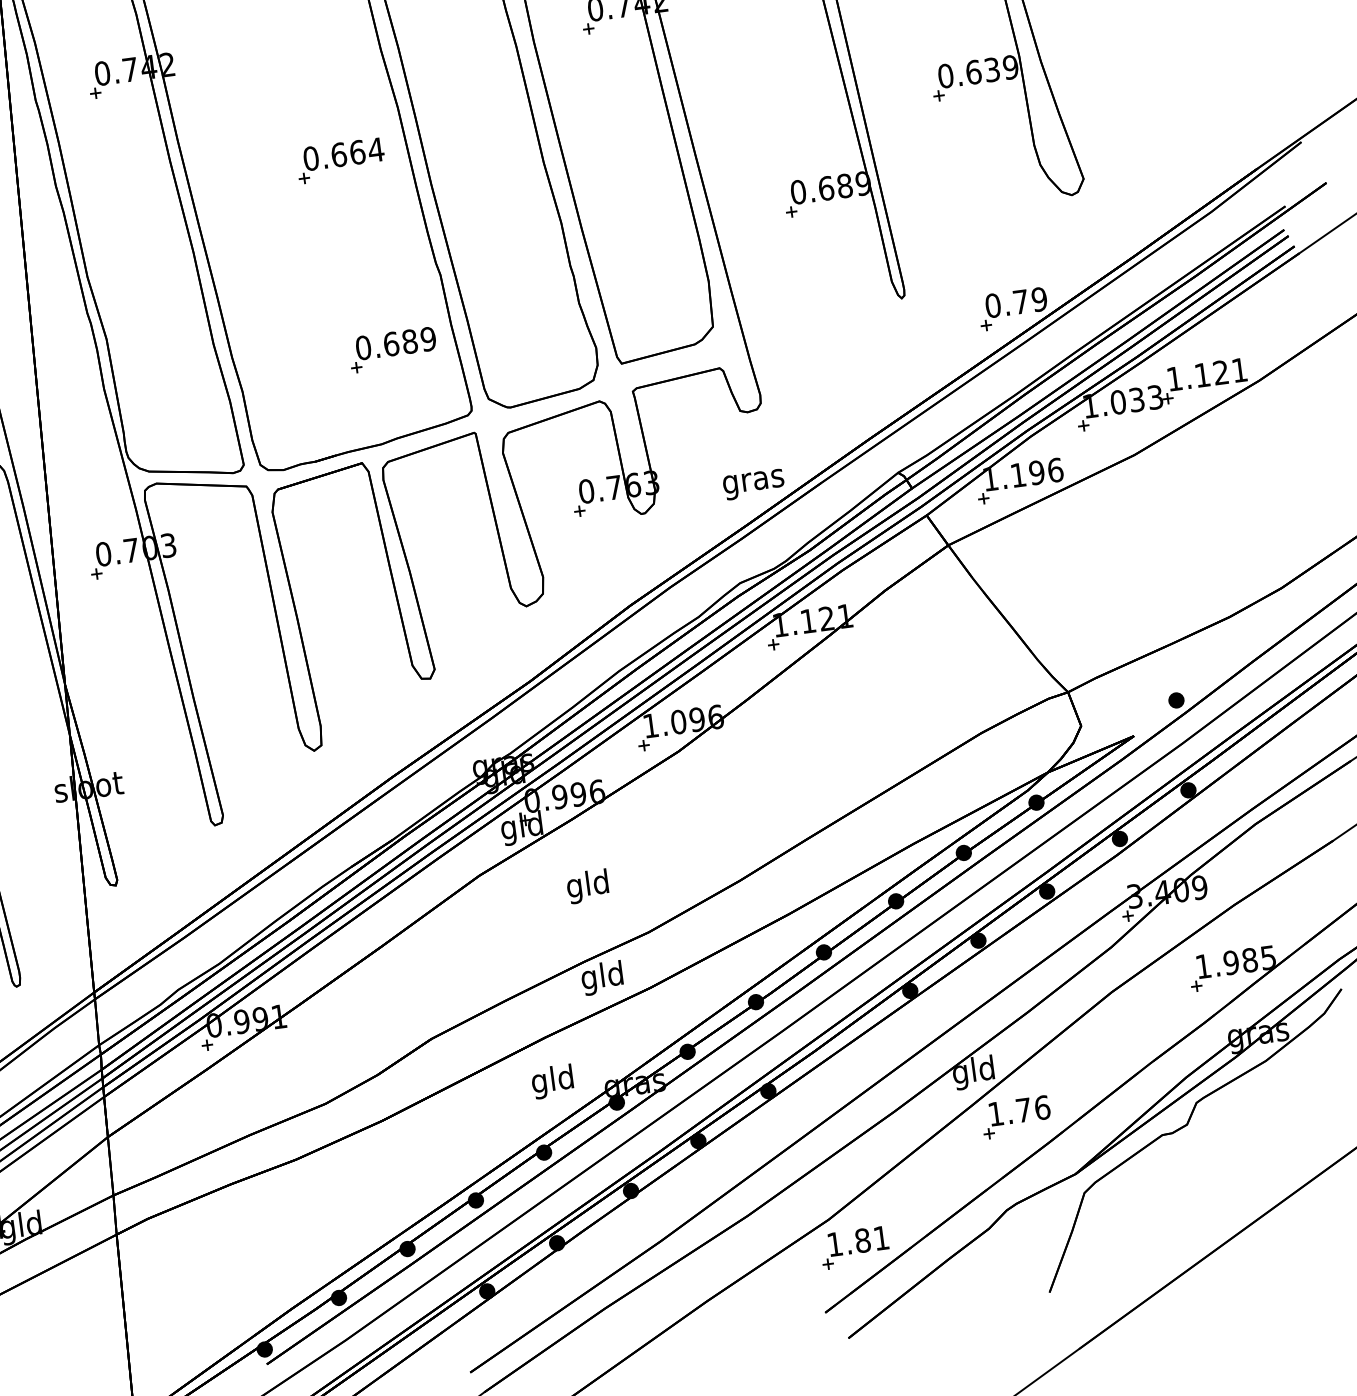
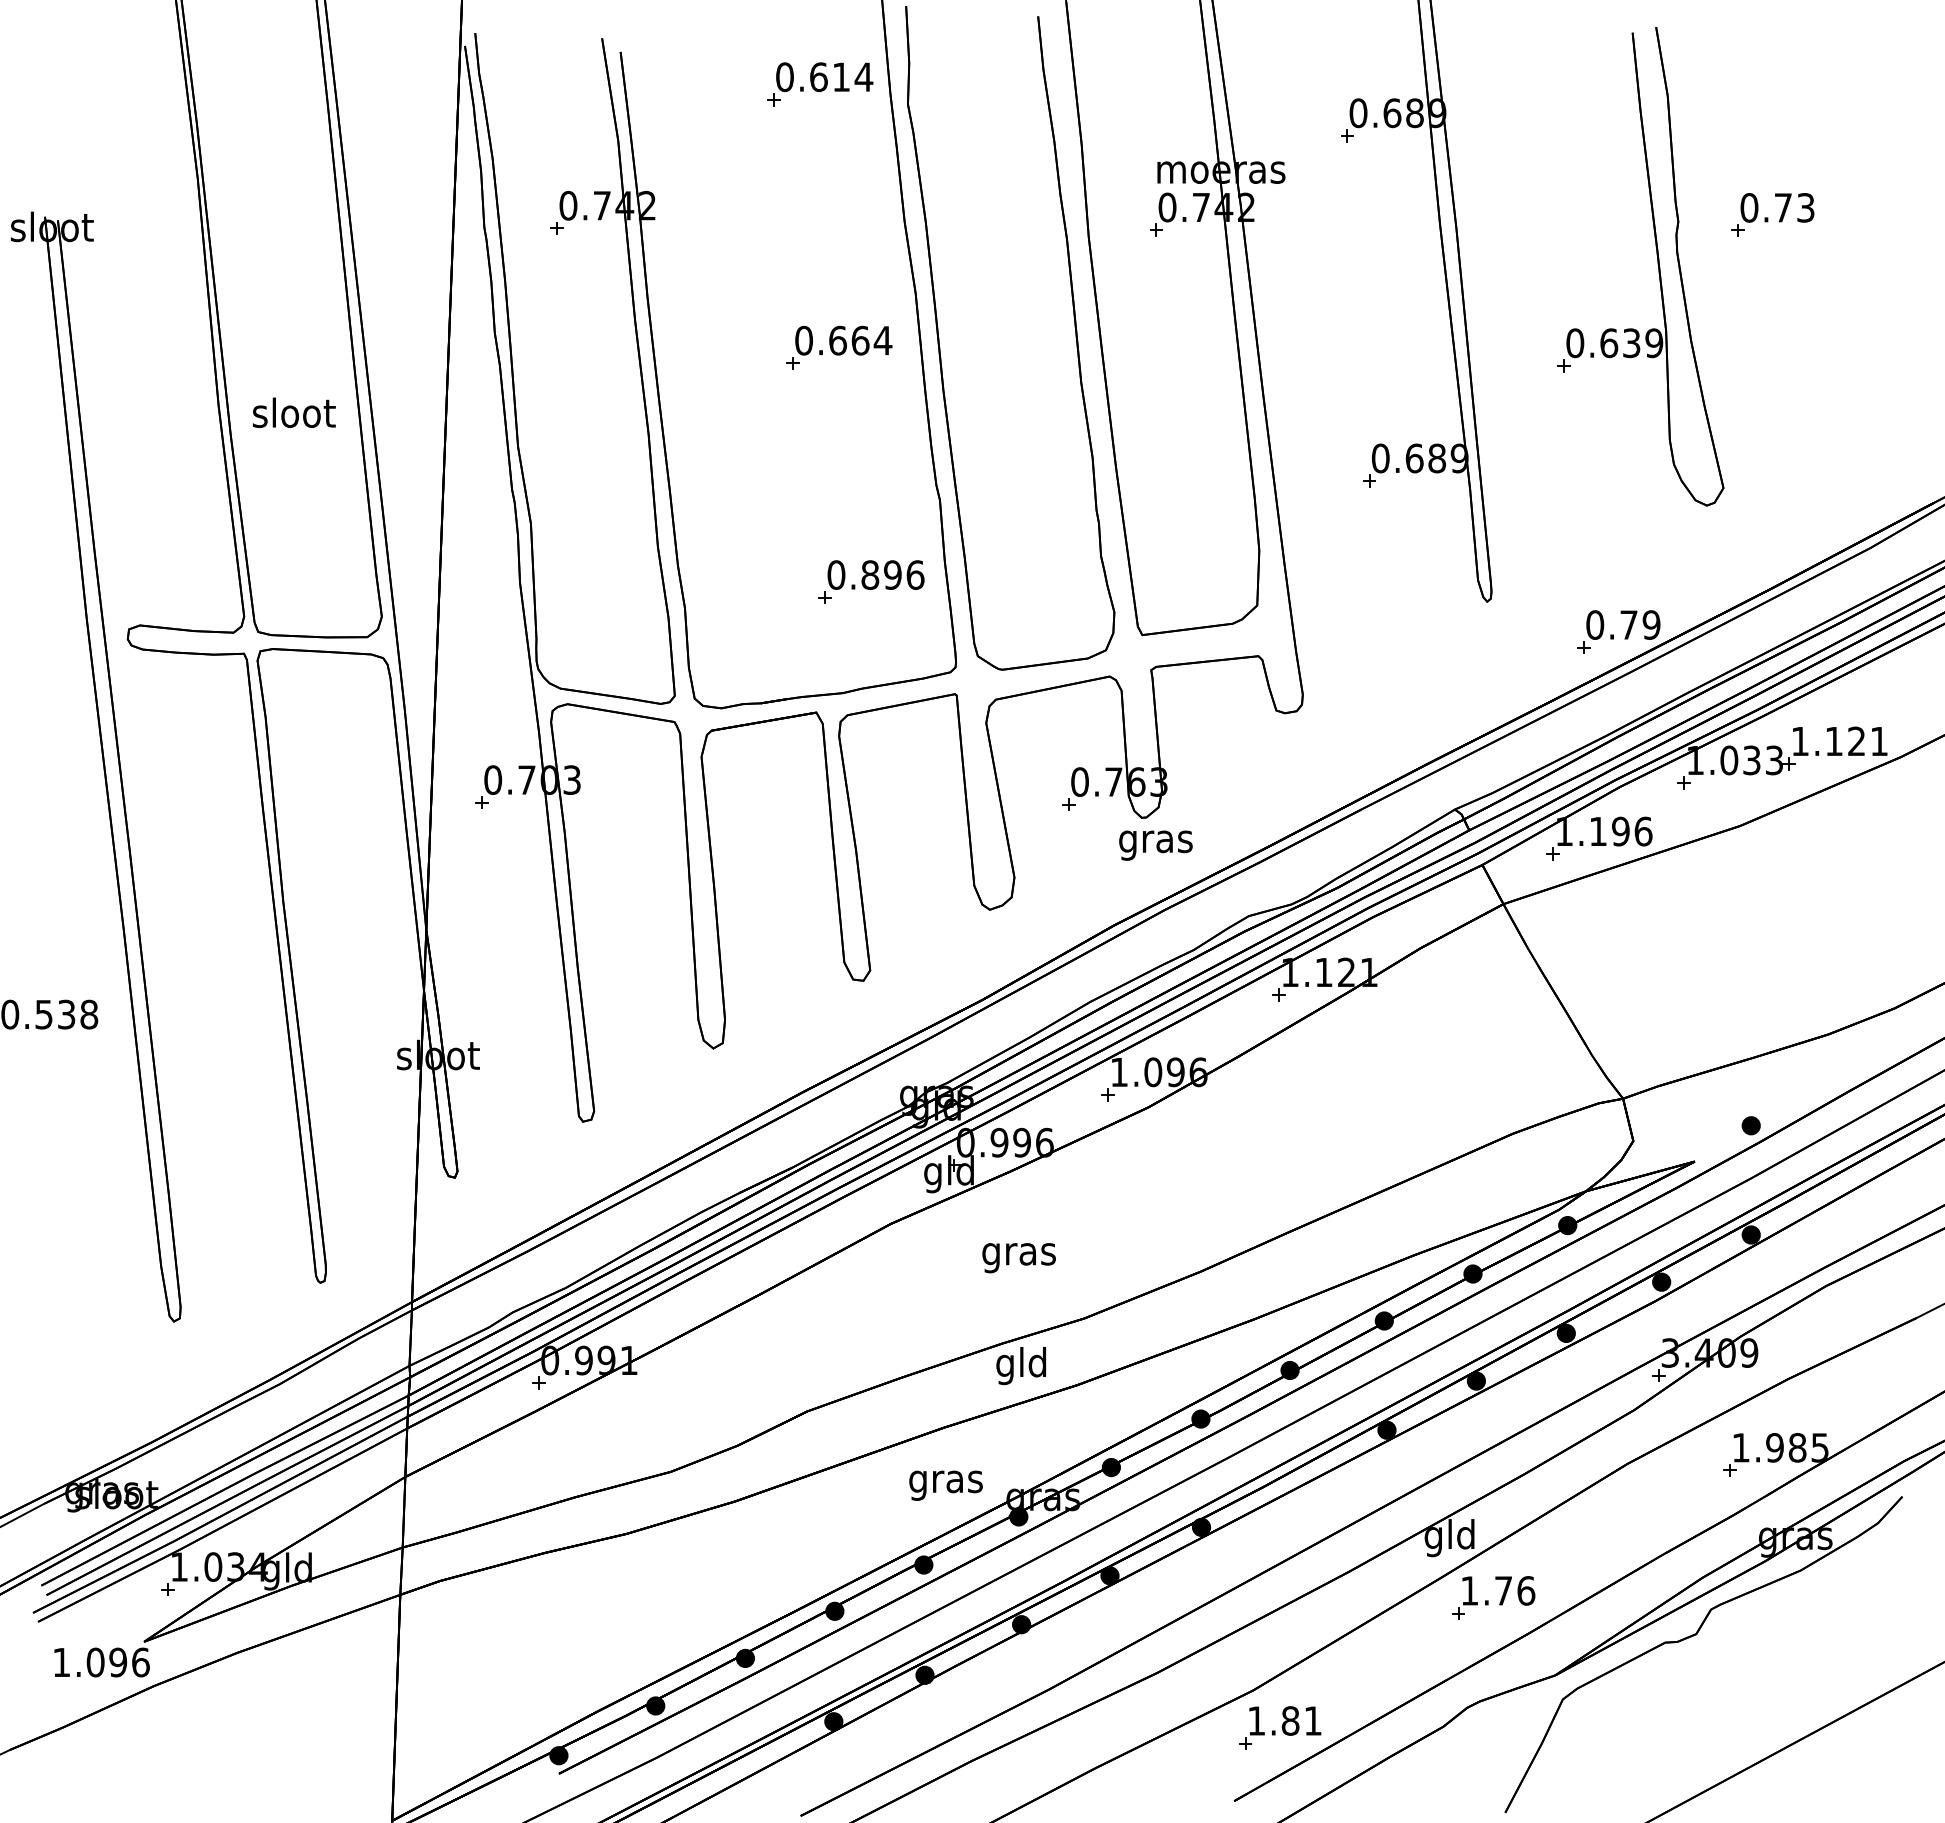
text: (409, 341) -> (892, 574), 0.689 -> 0.896
text: (753, 484) -> (1155, 845), moved
text: (587, 886) -> (1018, 1254), gld -> gras
text: (552, 1081) -> (945, 1481), gld -> gras

